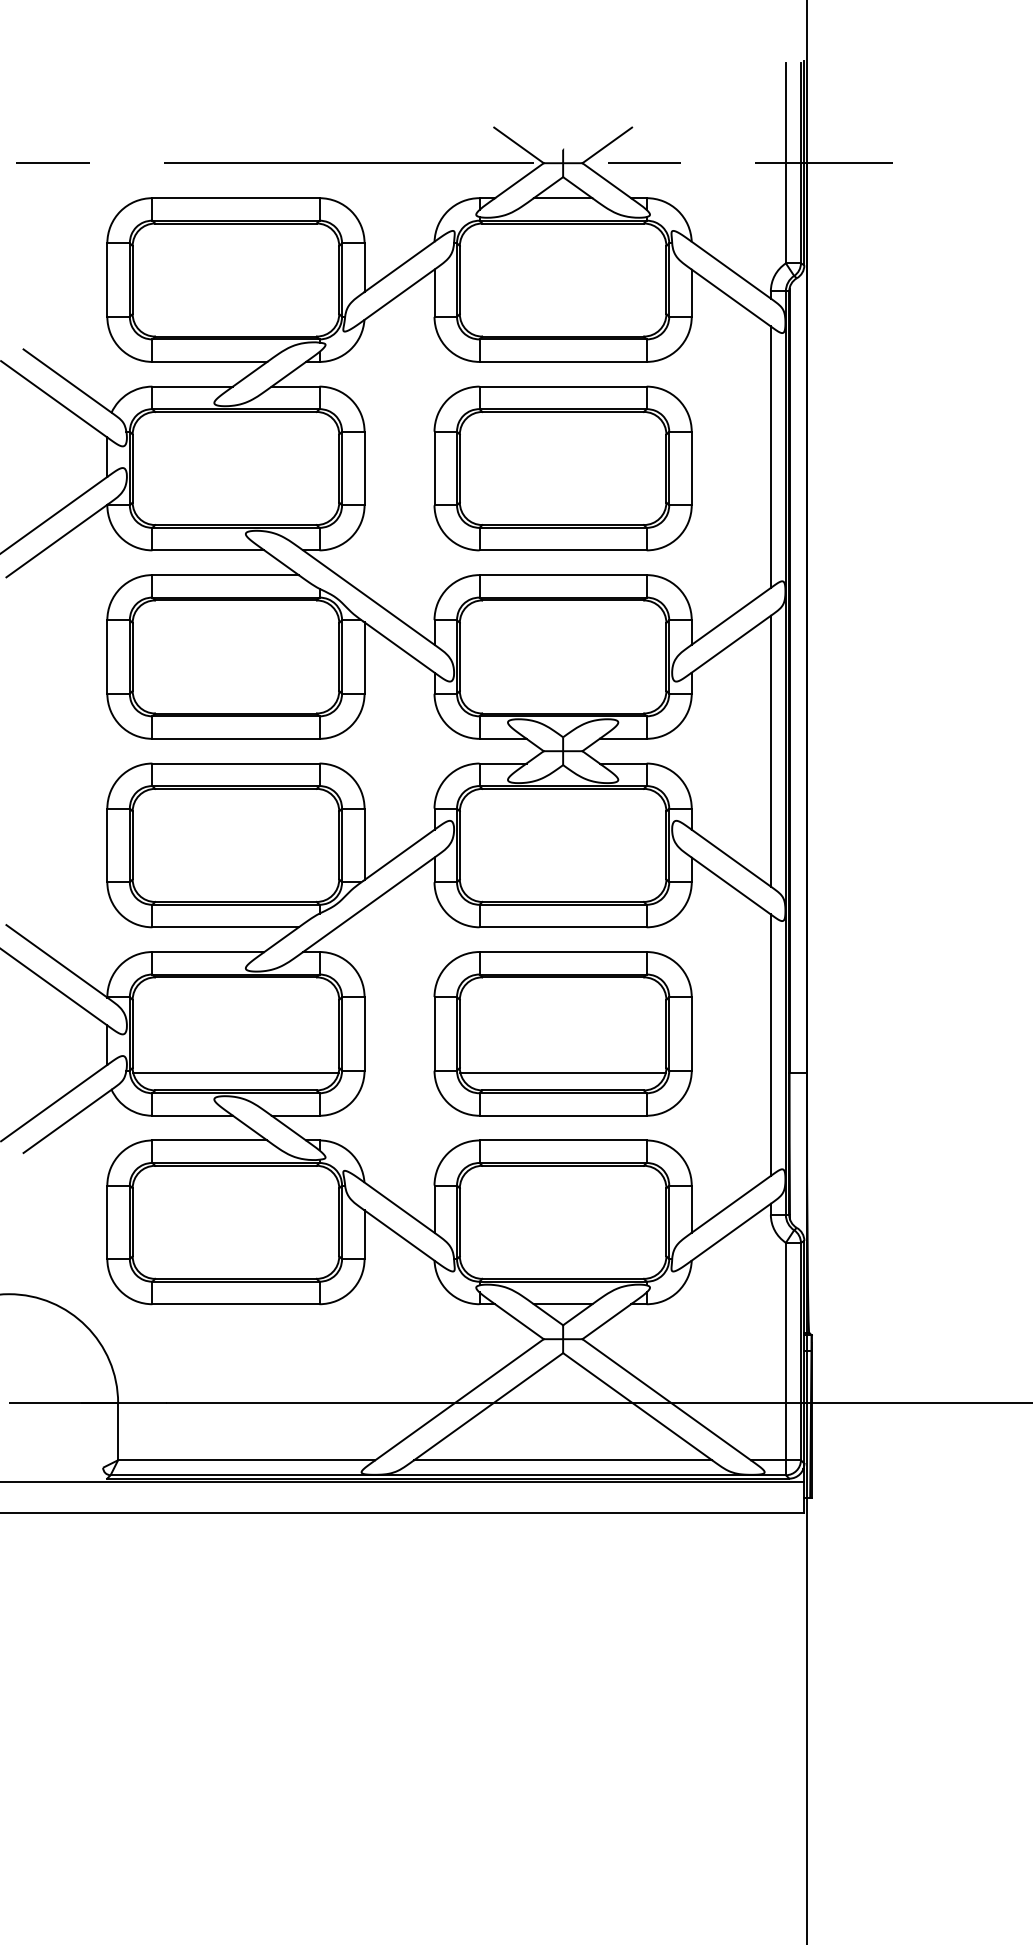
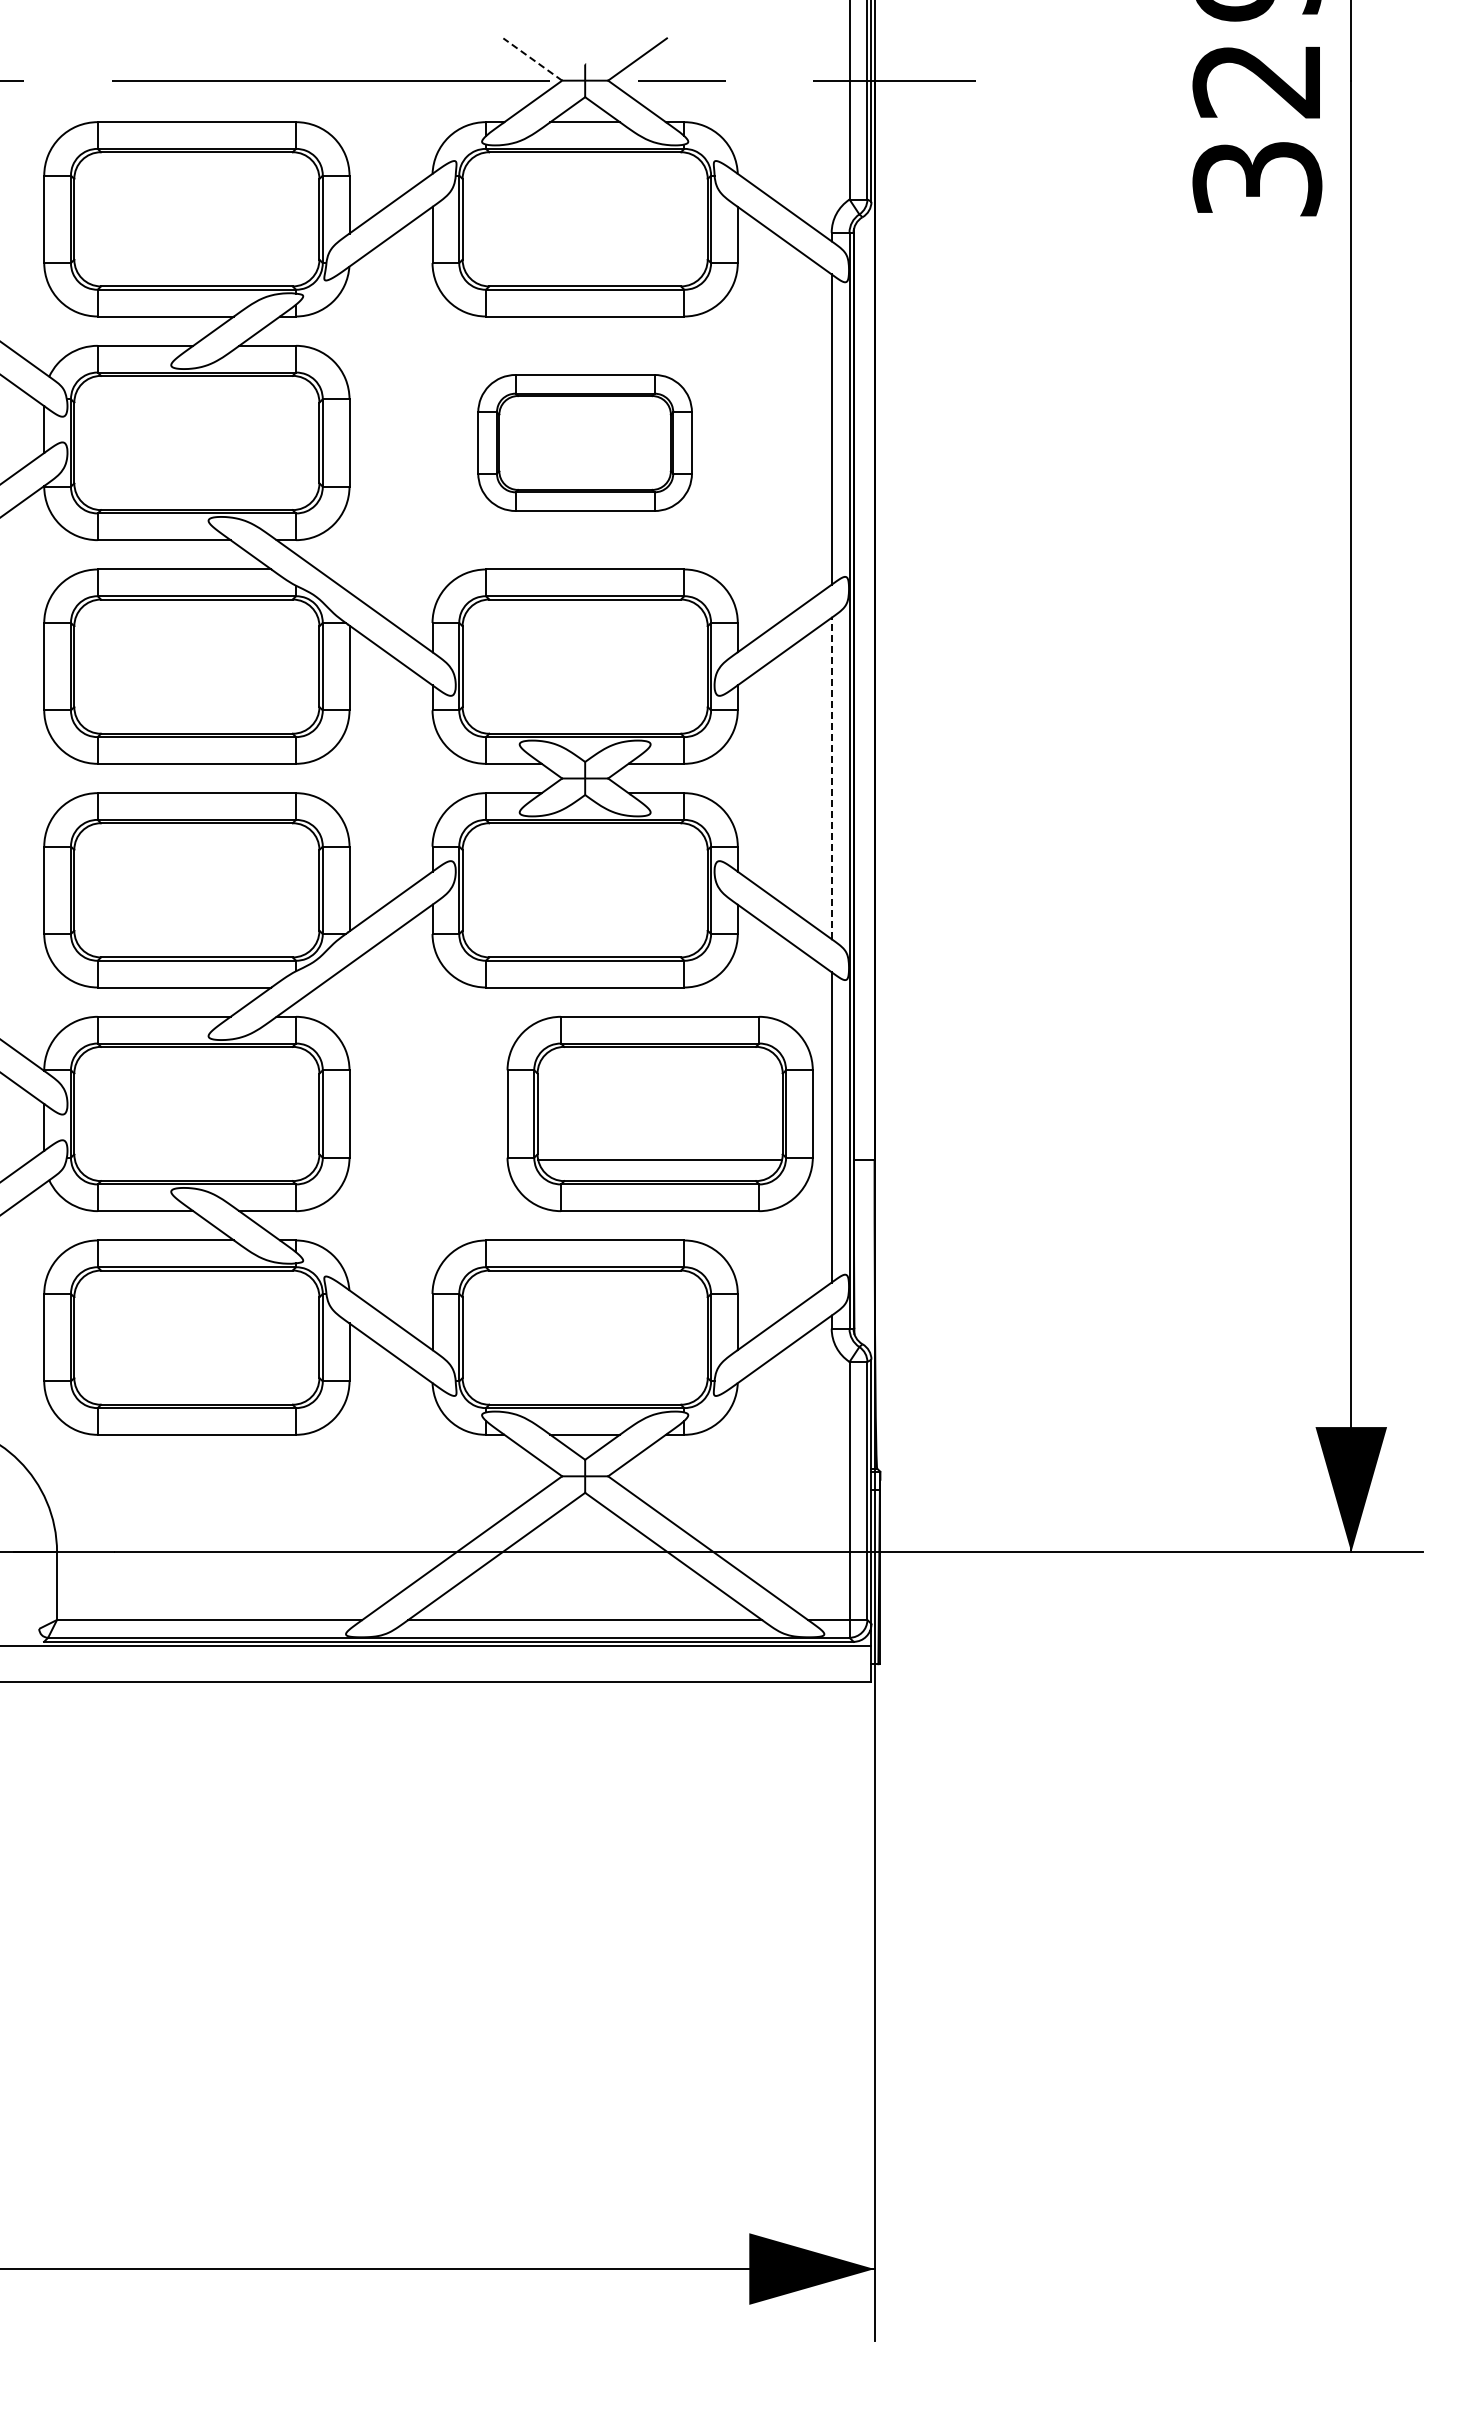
line: (518, 145) -> (532, 59), solid -> dashed
part: (562, 468) -> (584, 442), size x0.7
line: (770, 751) -> (831, 778), solid -> dashed
part: (562, 1033) -> (659, 1113), moved
line: (235, 1073) -> (196, 1160), removed

